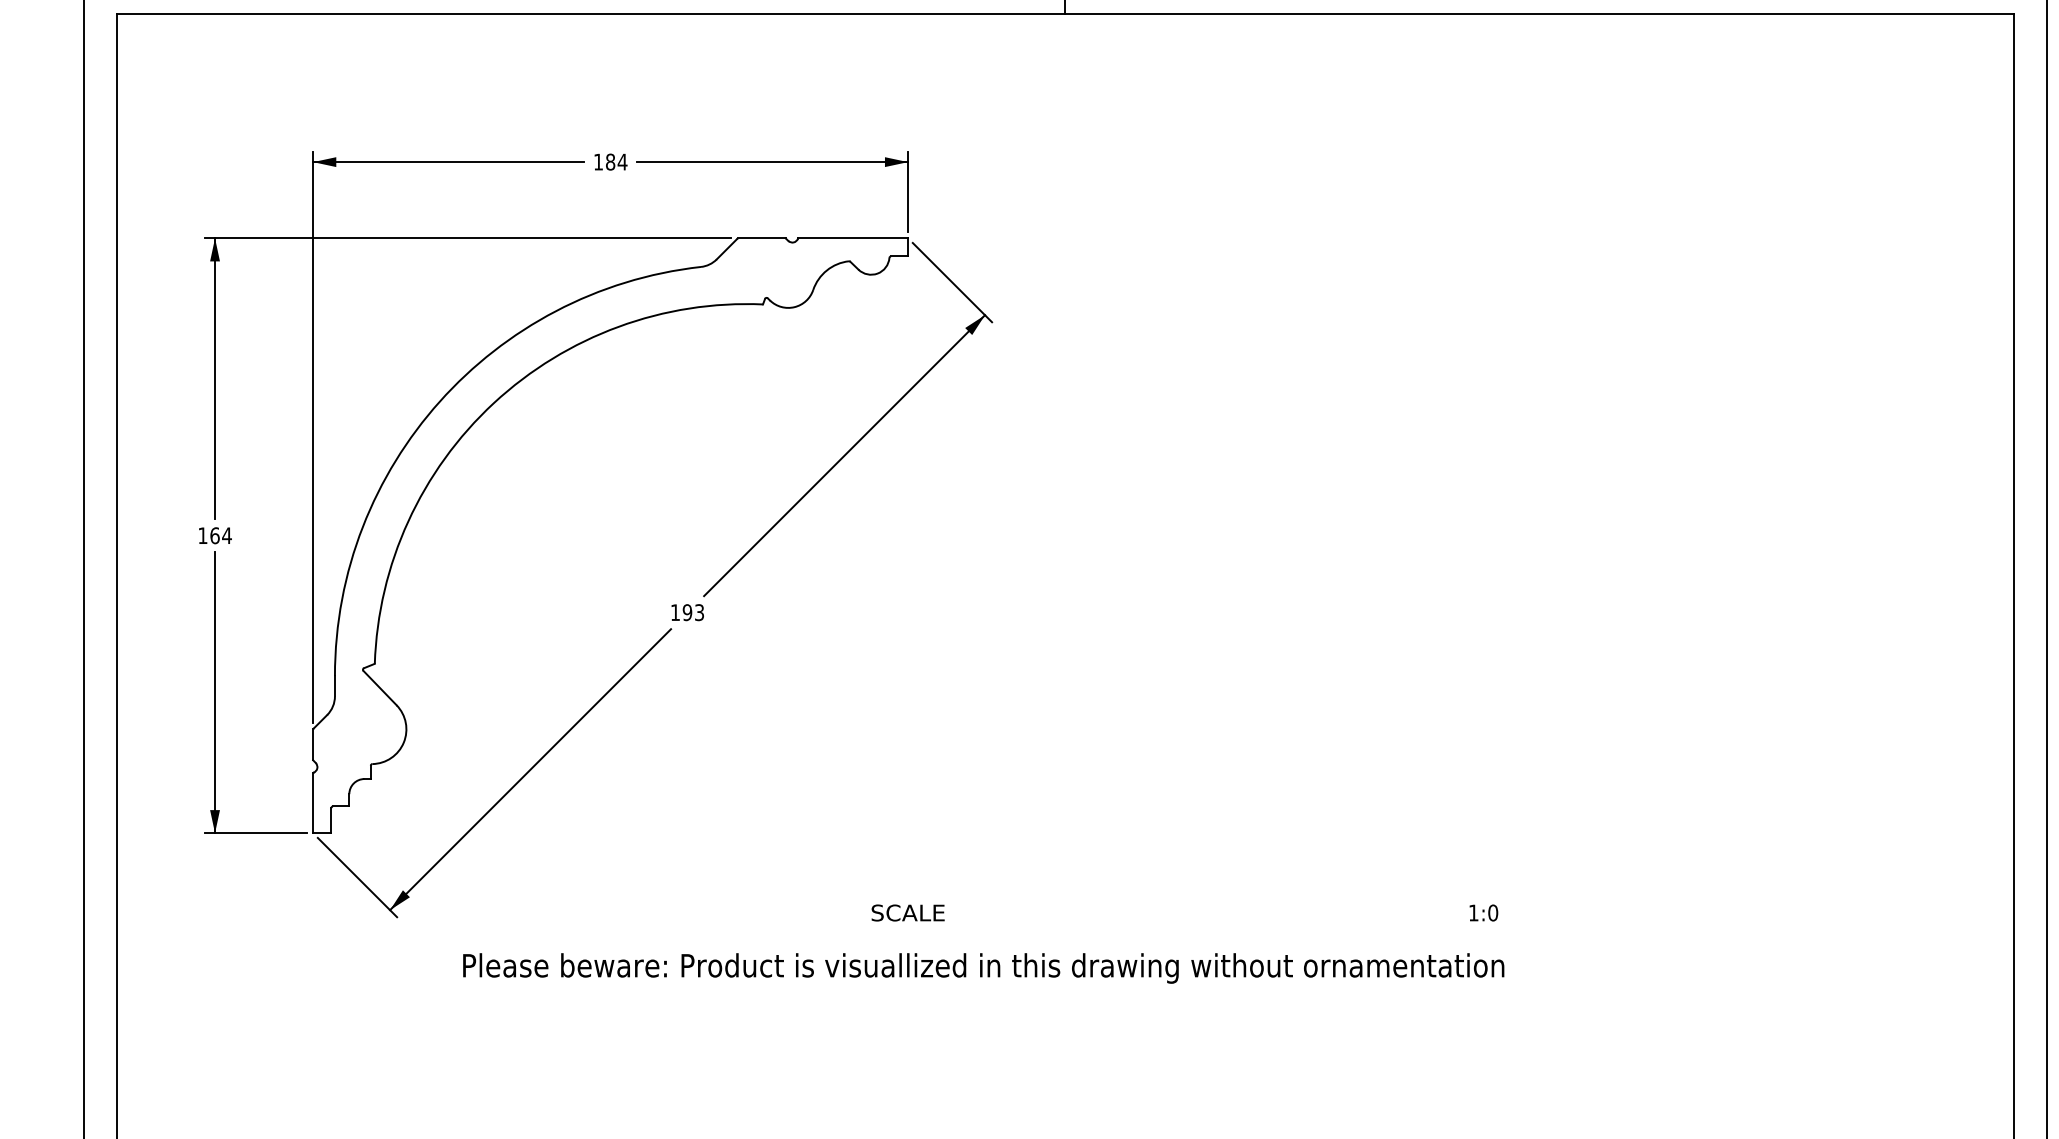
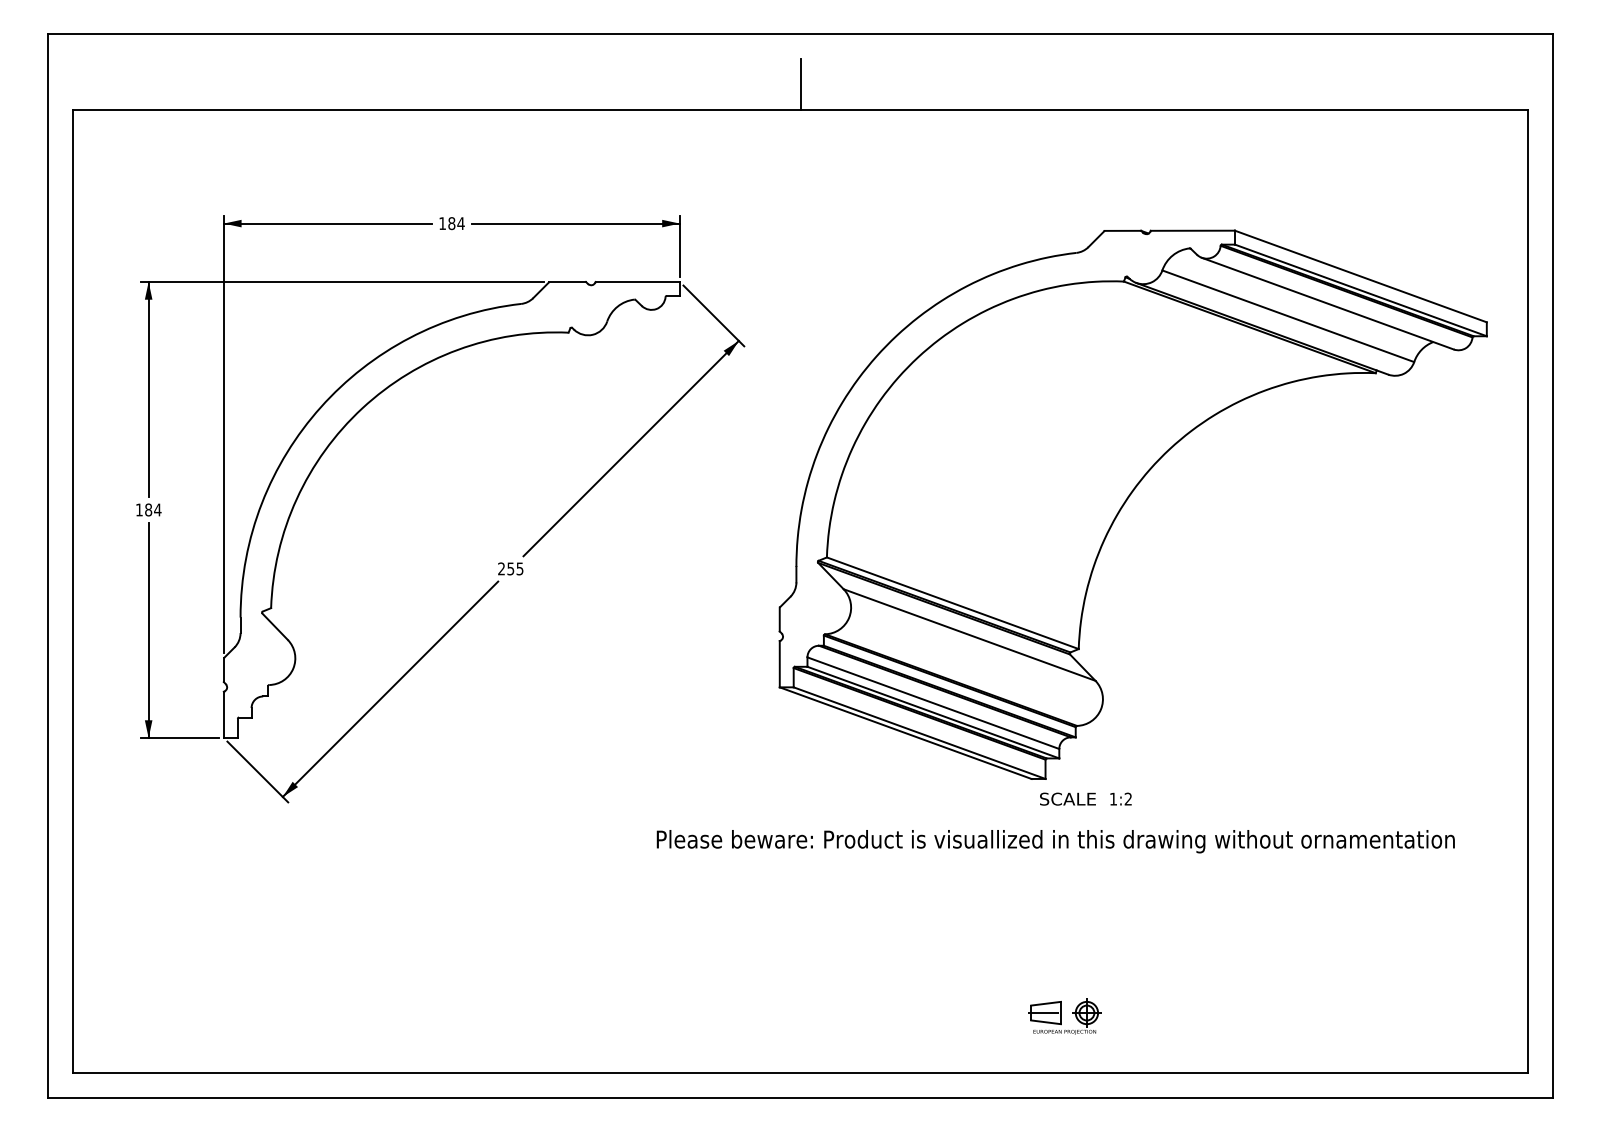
part: (1490, 525) -> (1126, 502), added
text: (214, 535) -> (148, 509), 164 -> 184
text: (687, 612) -> (510, 568), 193 -> 255
text: (907, 912) -> (1067, 798), moved
text: (1493, 912) -> (1128, 798), 1:0 -> 1:2
text: (983, 968) -> (1055, 841), moved

